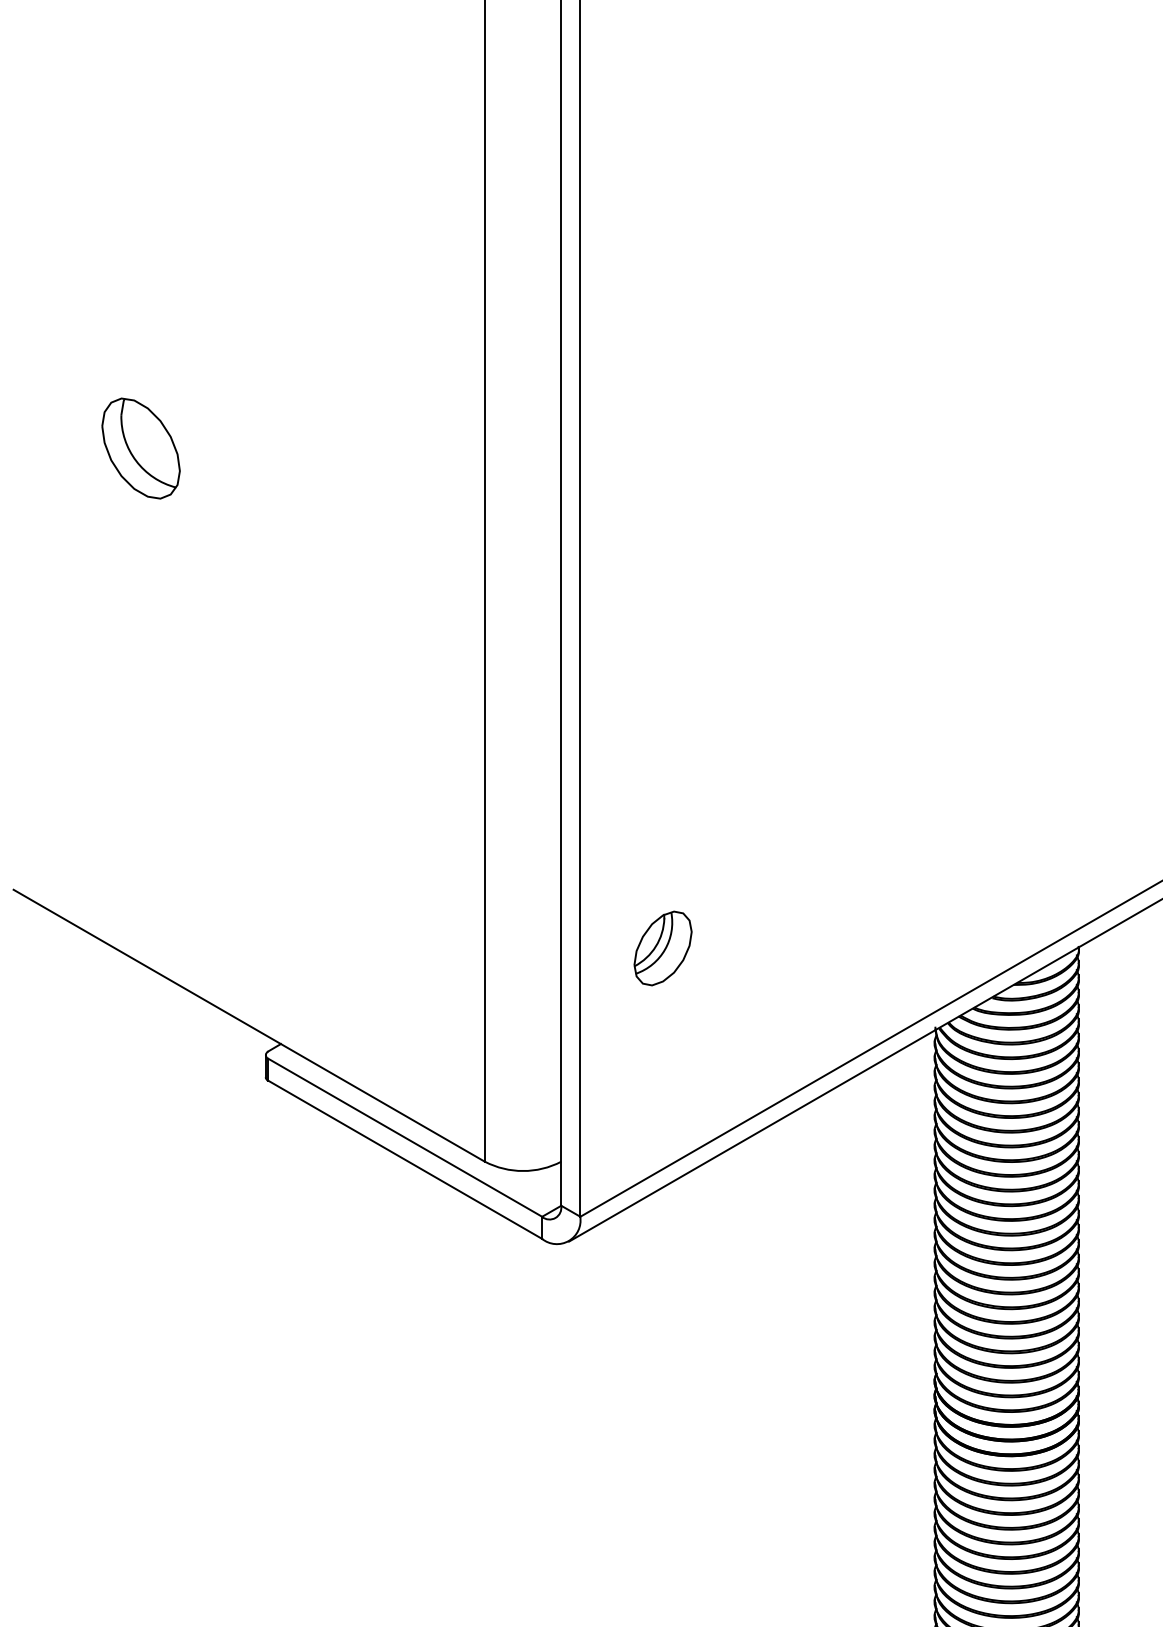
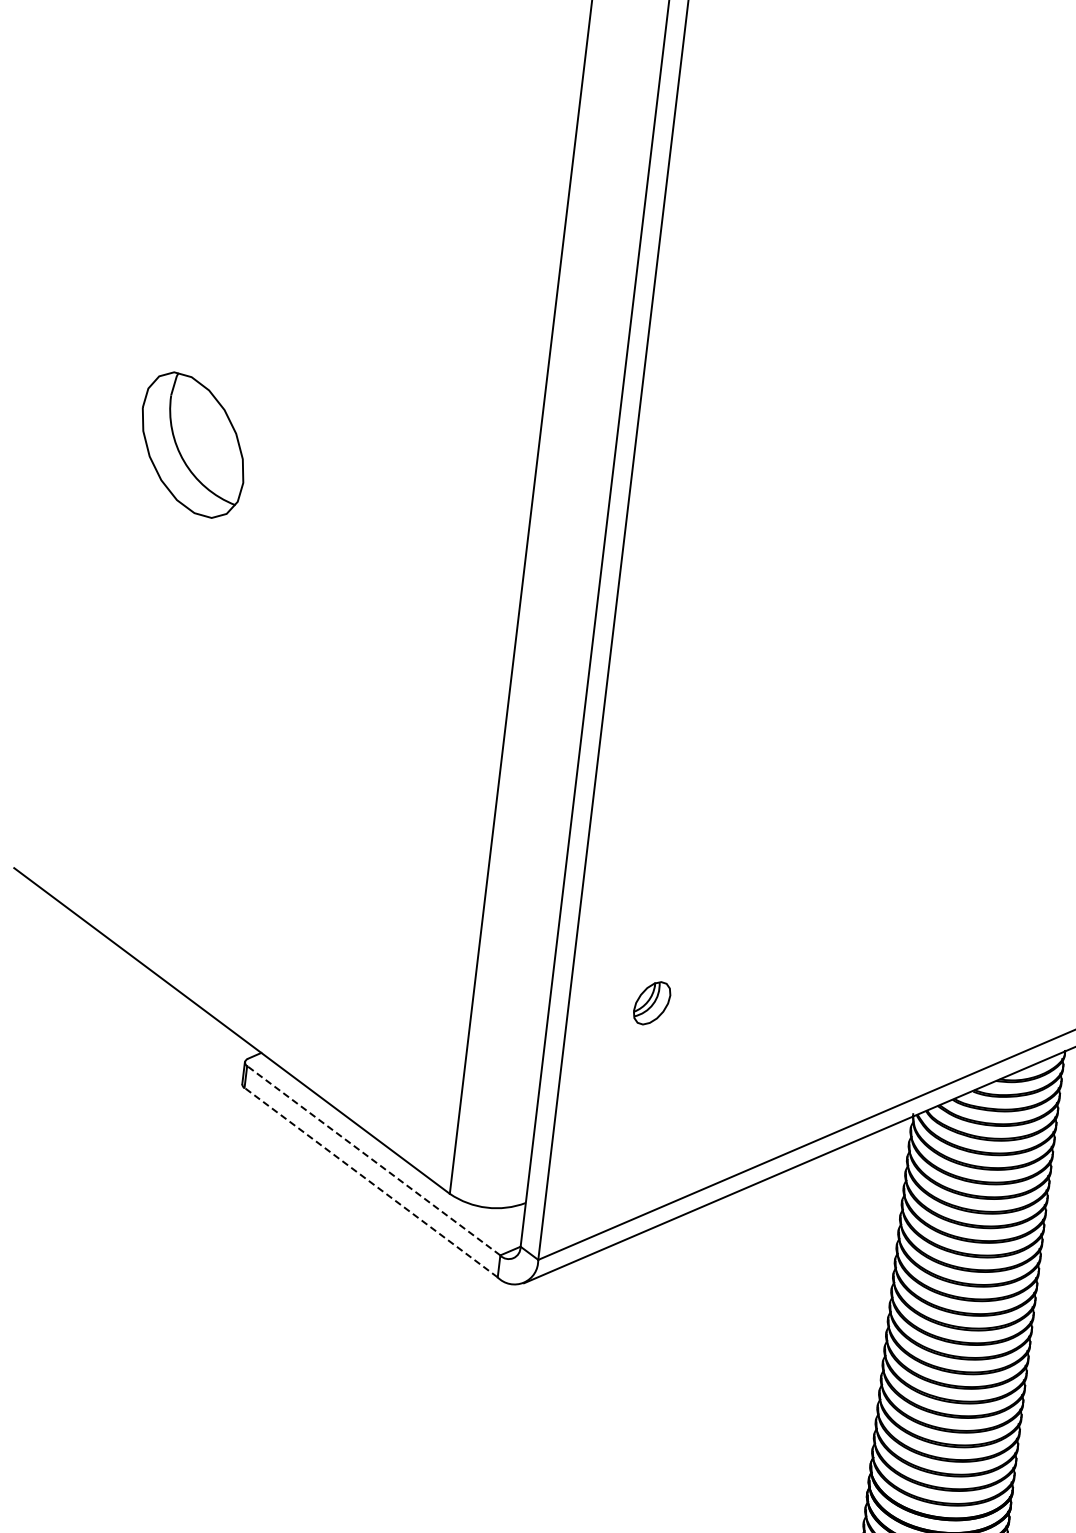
part: (140, 448) -> (192, 444), size x1.4
part: (662, 948) -> (651, 1003), size x0.6
line: (404, 1137) -> (373, 1160), solid -> dashed
line: (404, 1159) -> (370, 1182), solid -> dashed

